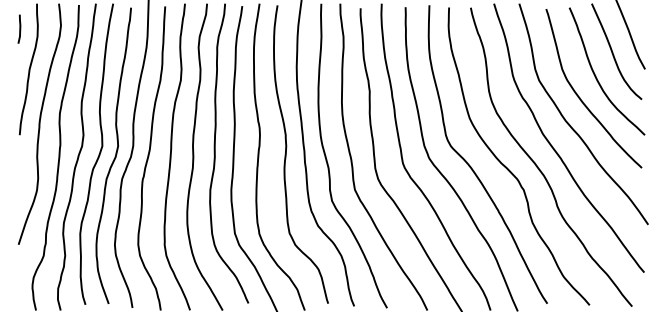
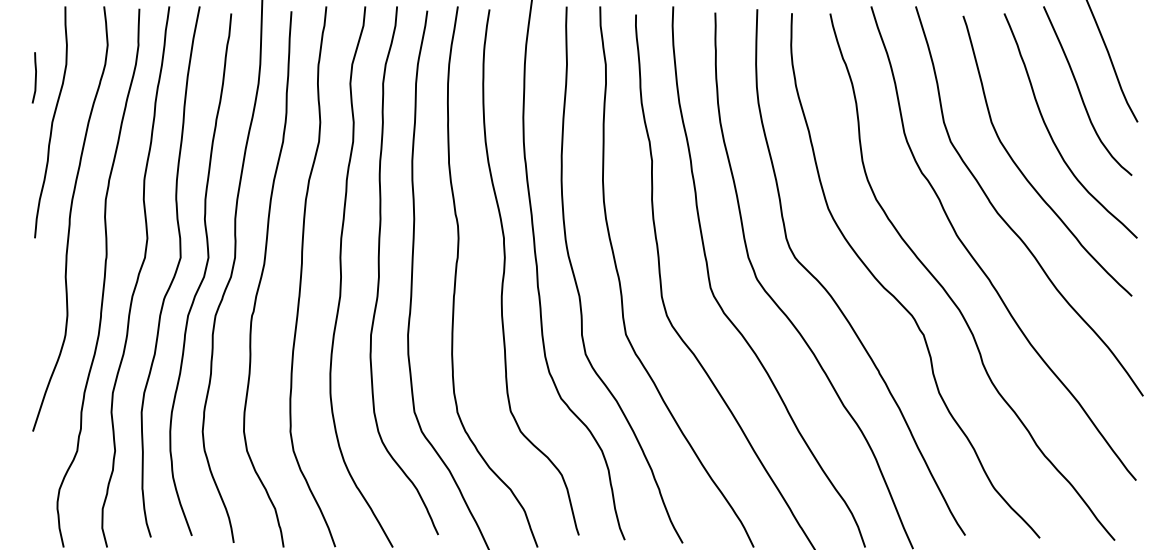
line: (19, 28) -> (34, 76), moved

